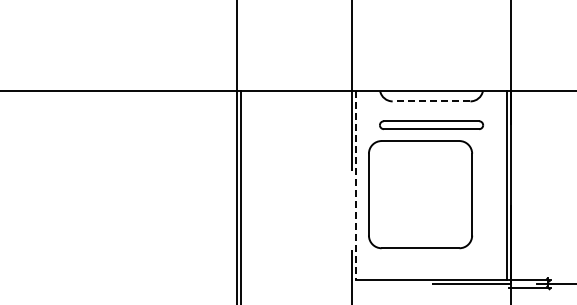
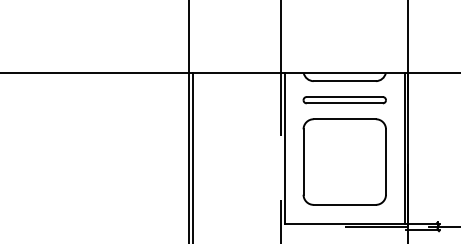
line: (431, 101) -> (344, 81), dashed -> solid
line: (356, 186) -> (284, 149), dashed -> solid
part: (420, 194) -> (344, 161), moved

